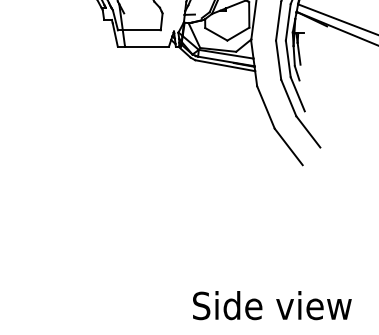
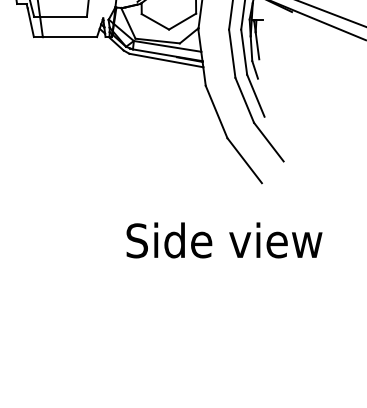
text: (272, 305) -> (224, 240), moved

